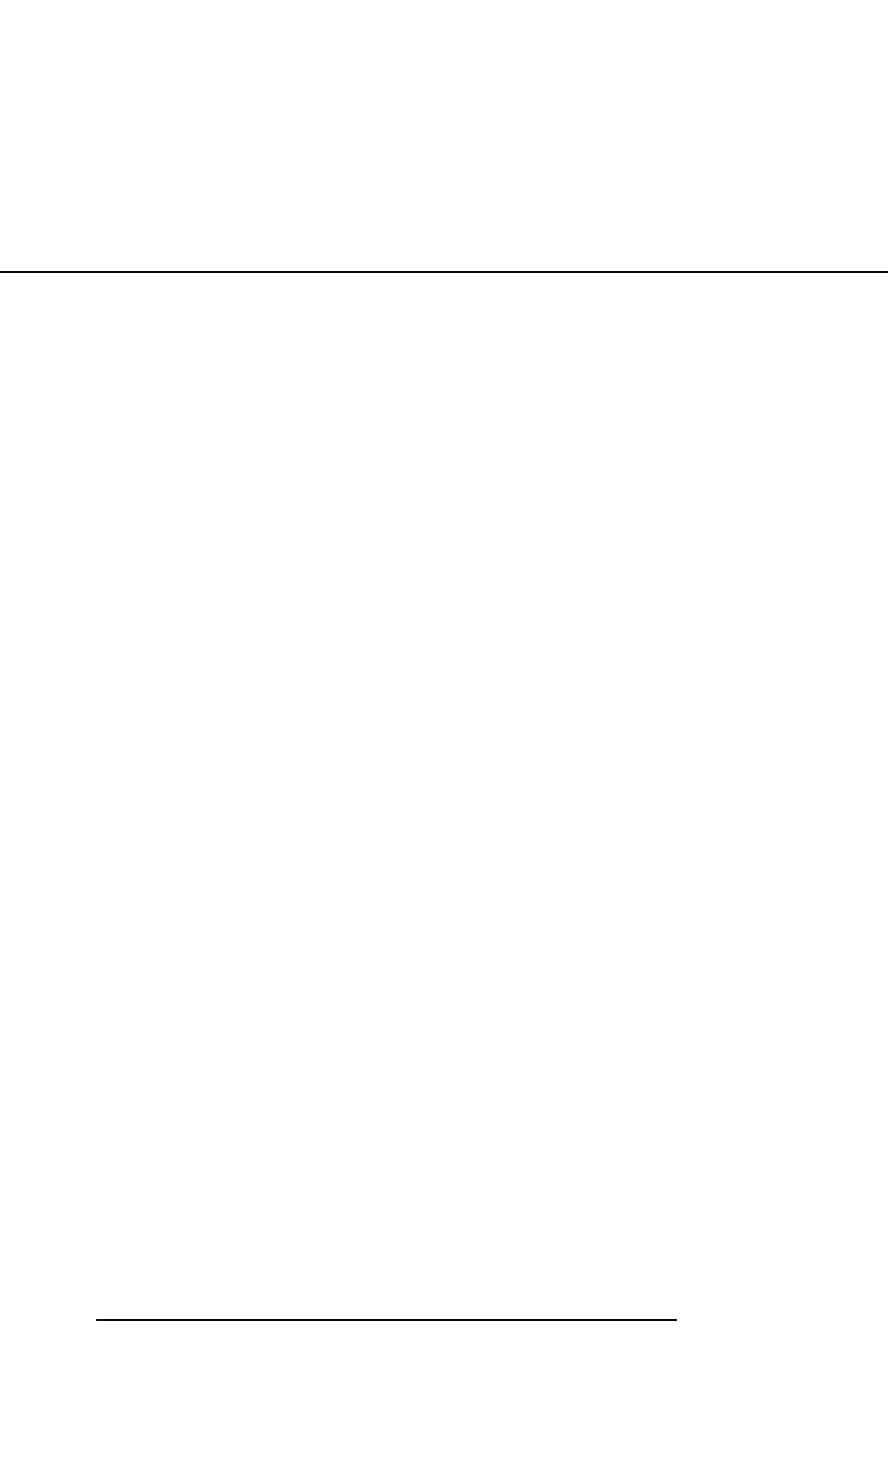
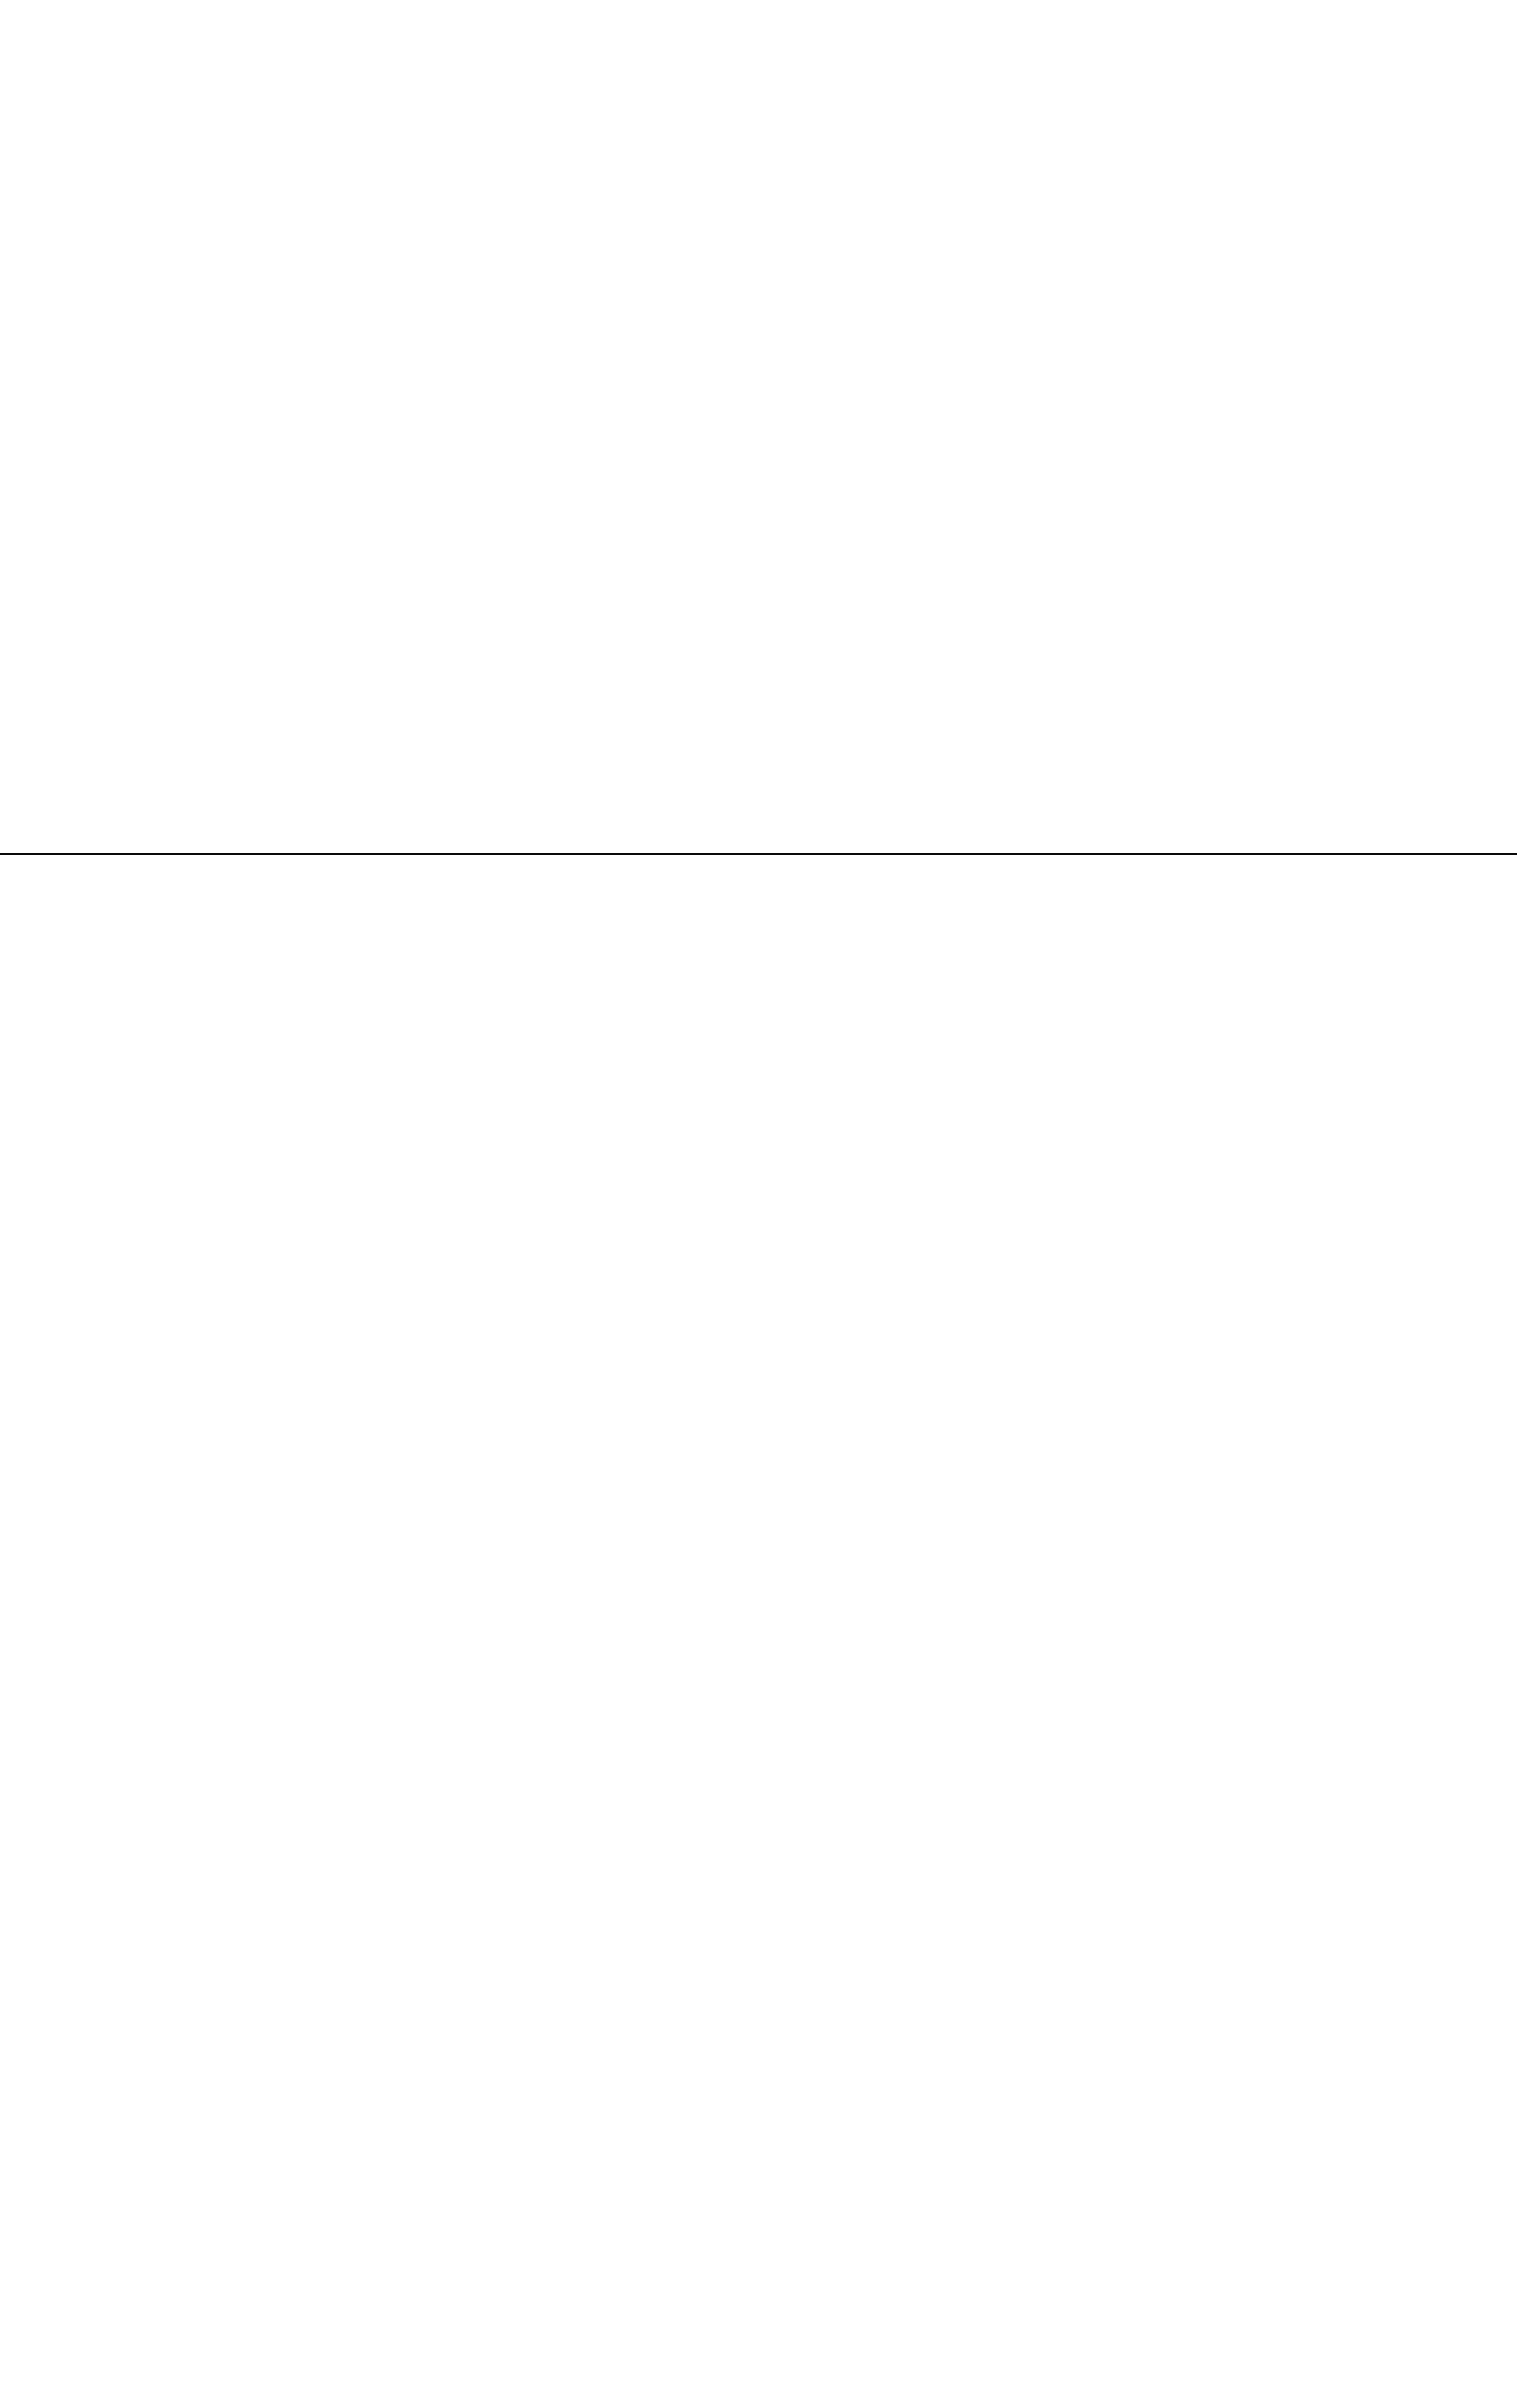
line: (386, 1320) -> (454, 2349), removed

